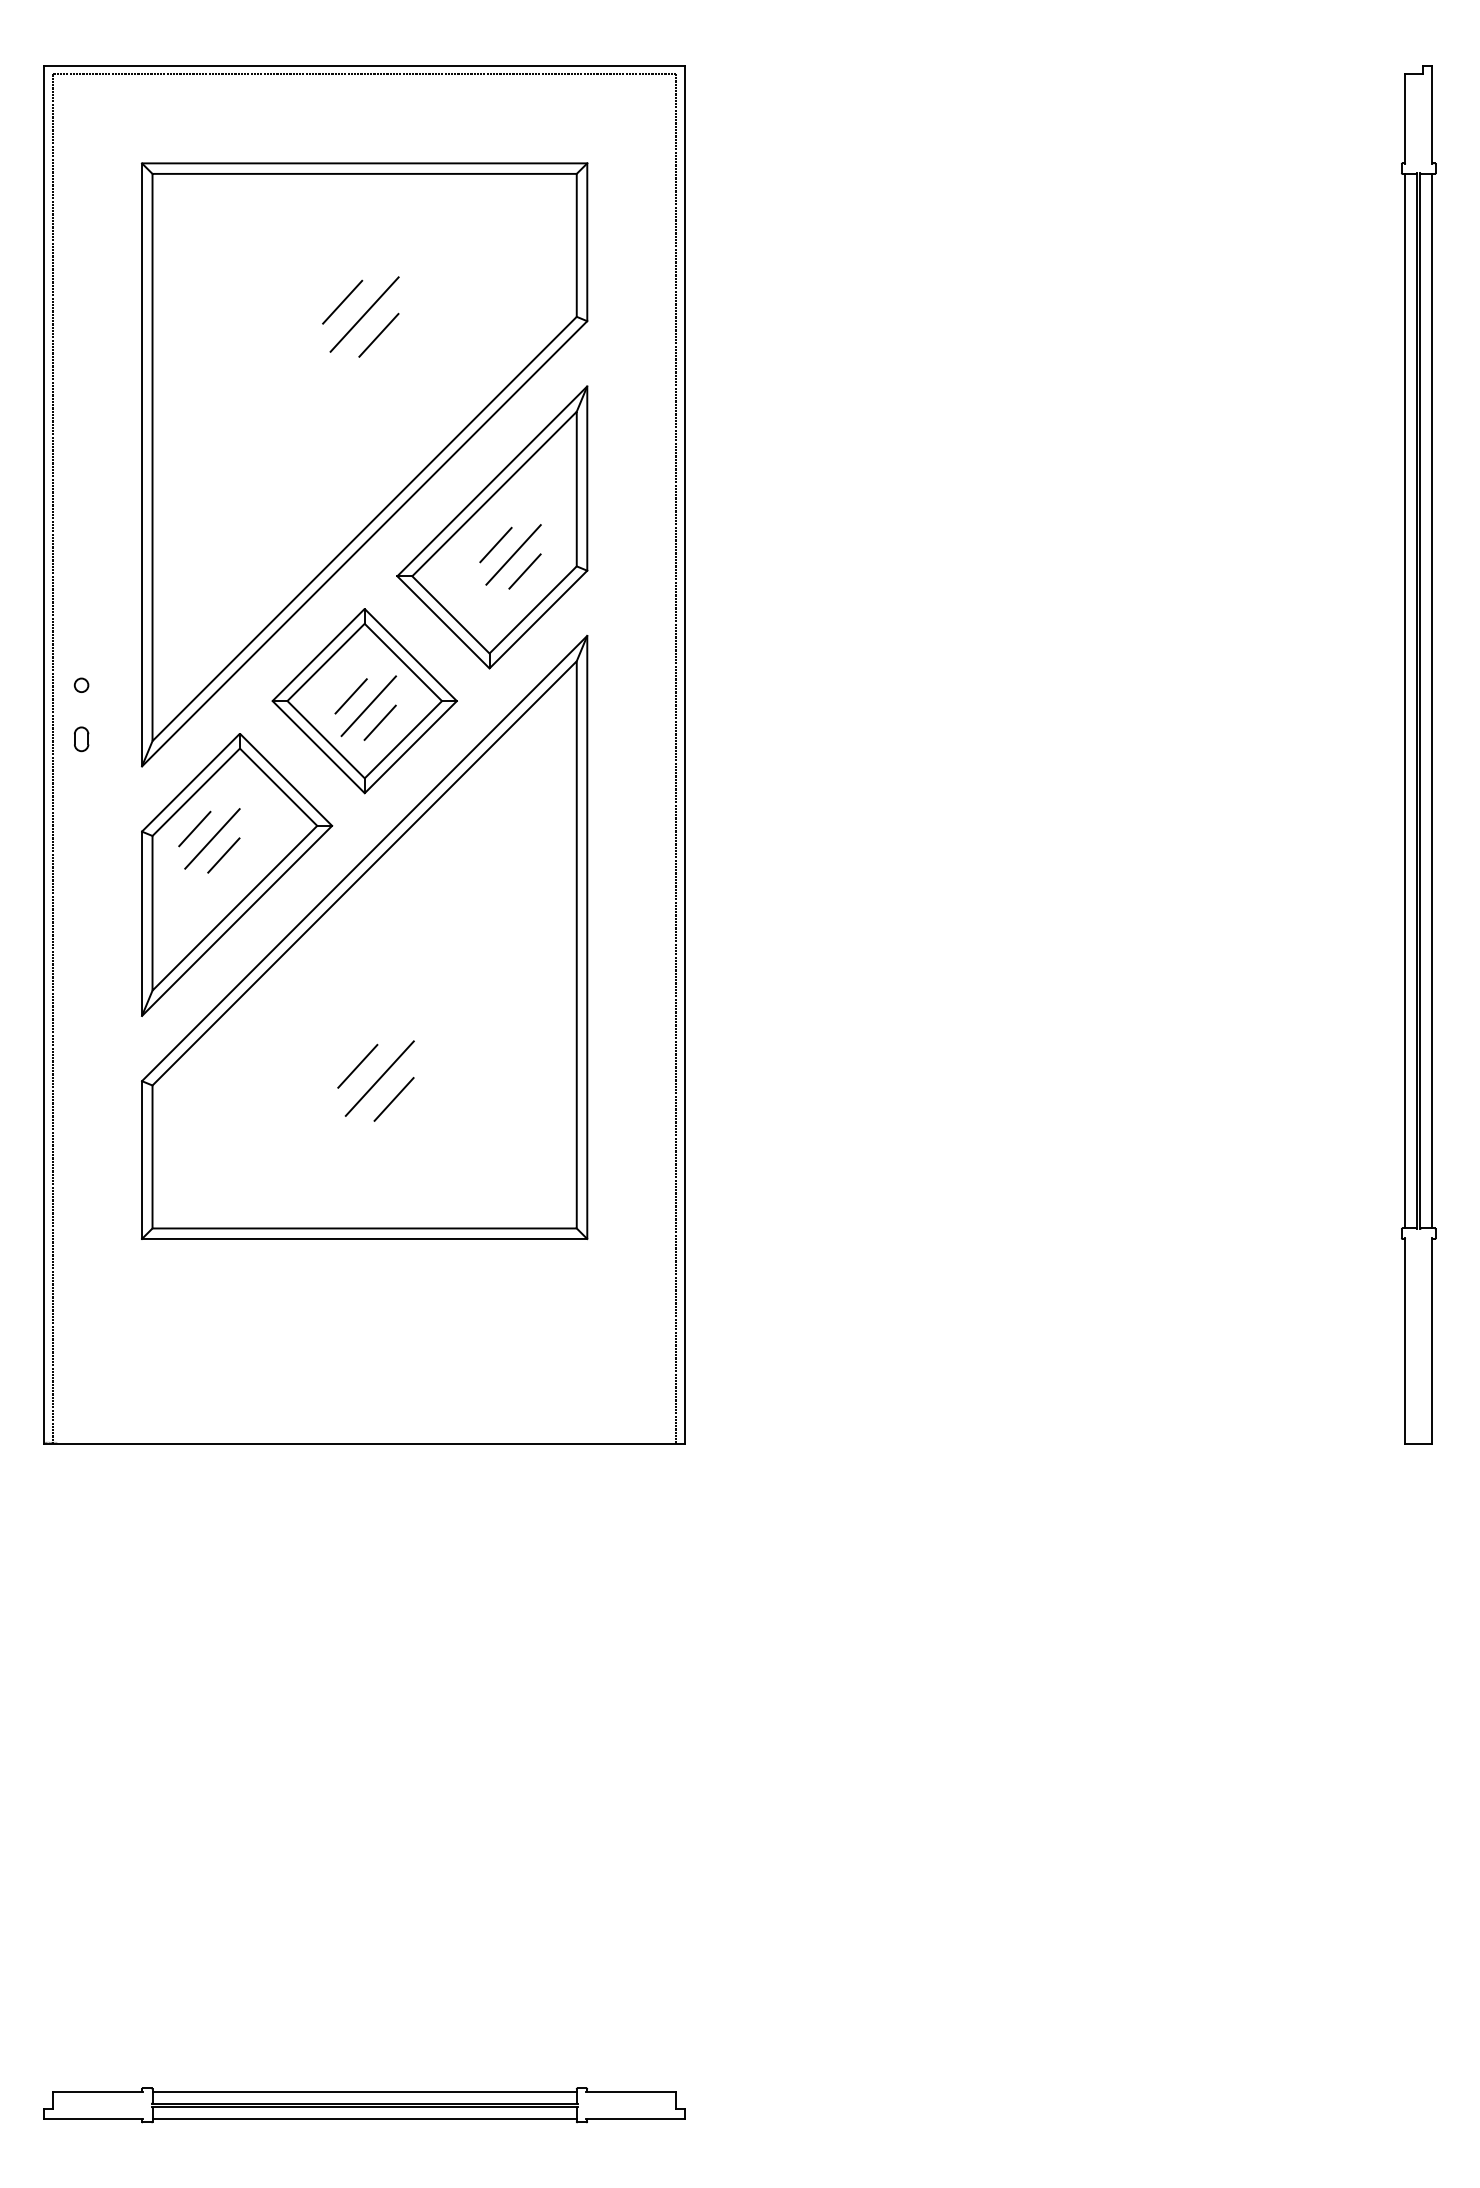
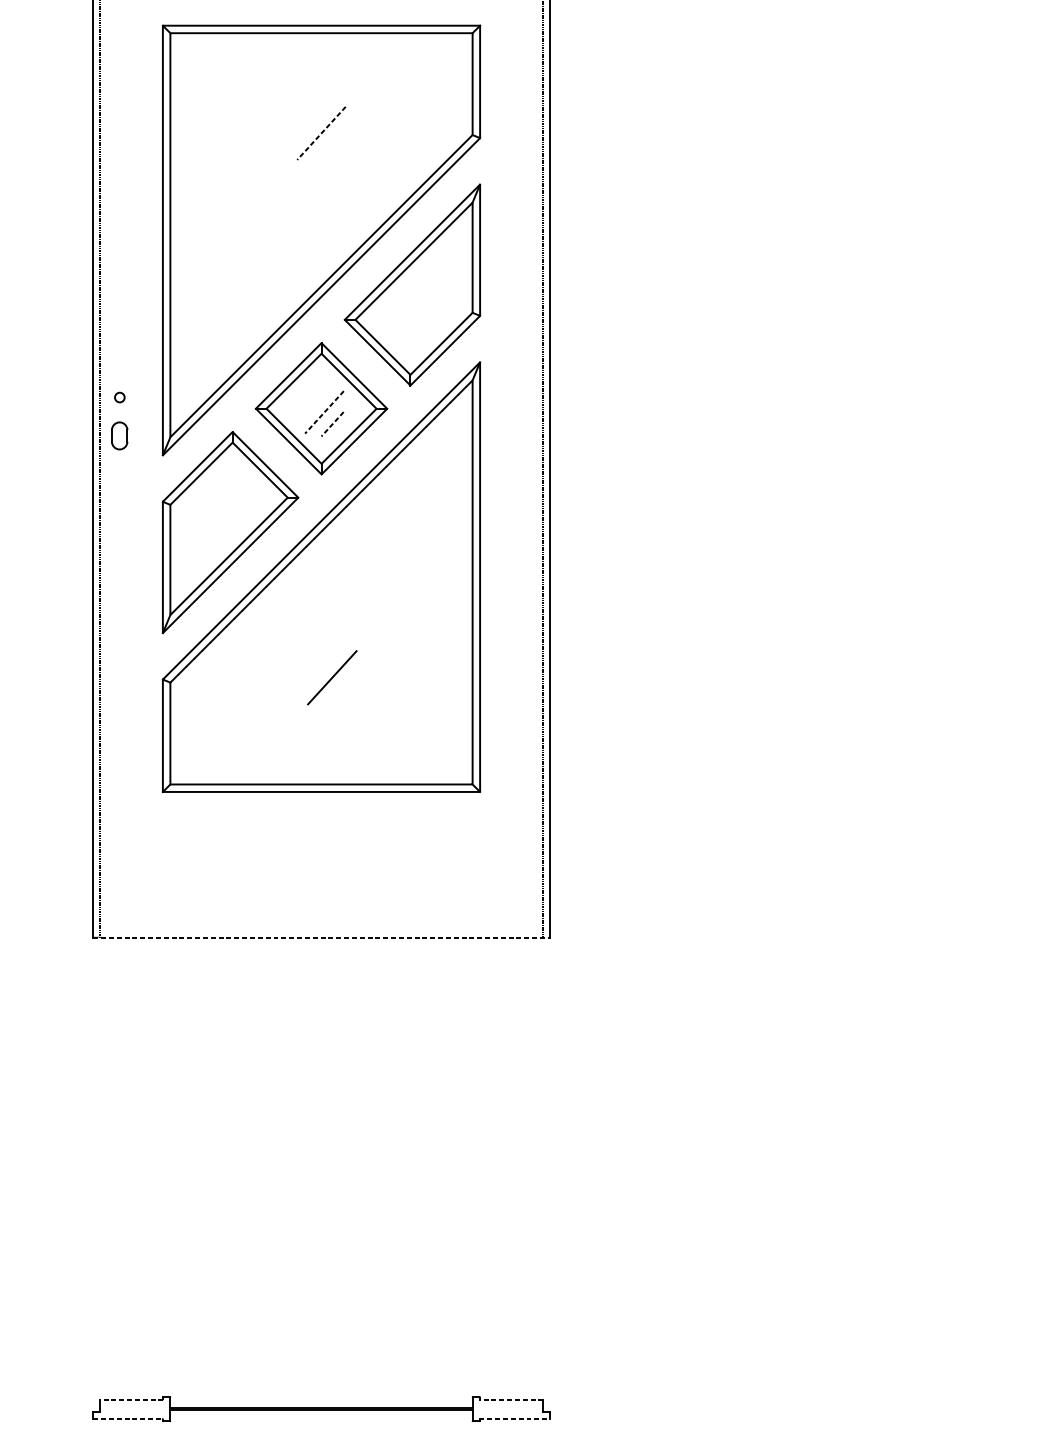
line: (342, 301) -> (305, 124), removed
line: (364, 314) -> (321, 133), solid -> dashed
line: (378, 335) -> (331, 148), removed
line: (495, 544) -> (414, 297), removed
line: (513, 554) -> (427, 304), removed
line: (524, 571) -> (435, 316), removed
line: (350, 696) -> (311, 405), removed
line: (368, 706) -> (324, 412), solid -> dashed
line: (379, 723) -> (332, 424), solid -> dashed
part: (81, 739) -> (119, 436), size x1.6
line: (194, 828) -> (200, 499), removed
line: (212, 838) -> (213, 506), removed
line: (223, 855) -> (220, 518), removed
line: (357, 1065) -> (316, 668), removed
line: (393, 1099) -> (342, 692), removed
line: (365, 1443) -> (322, 937), solid -> dashed
line: (97, 2091) -> (131, 1399), solid -> dashed
line: (364, 2091) -> (321, 1399), removed
line: (631, 2091) -> (511, 1399), solid -> dashed
line: (94, 2118) -> (129, 1418), solid -> dashed
line: (364, 2118) -> (321, 1418), removed
line: (636, 2118) -> (515, 1418), solid -> dashed

